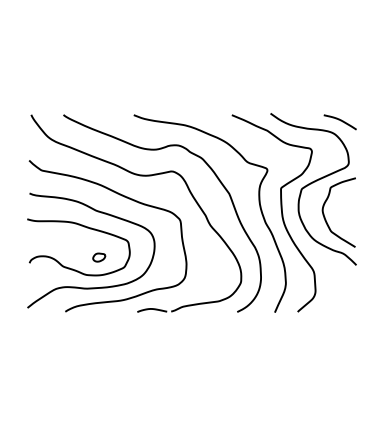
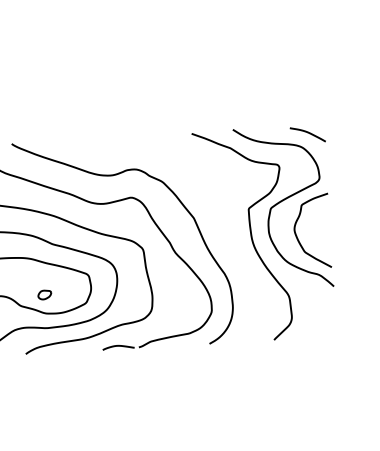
curve: (258, 202) -> (225, 225), removed
part: (99, 257) -> (45, 294), moved

